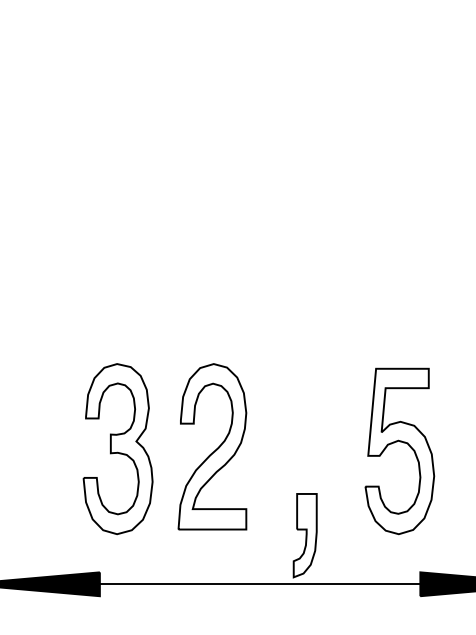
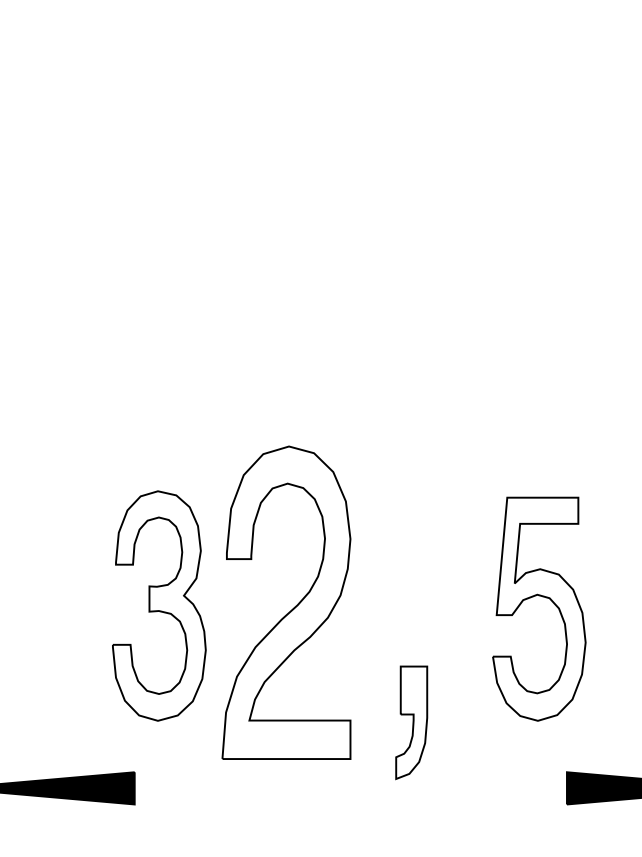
part: (212, 446) -> (286, 602), size x1.4
line: (259, 584) -> (350, 788), removed

